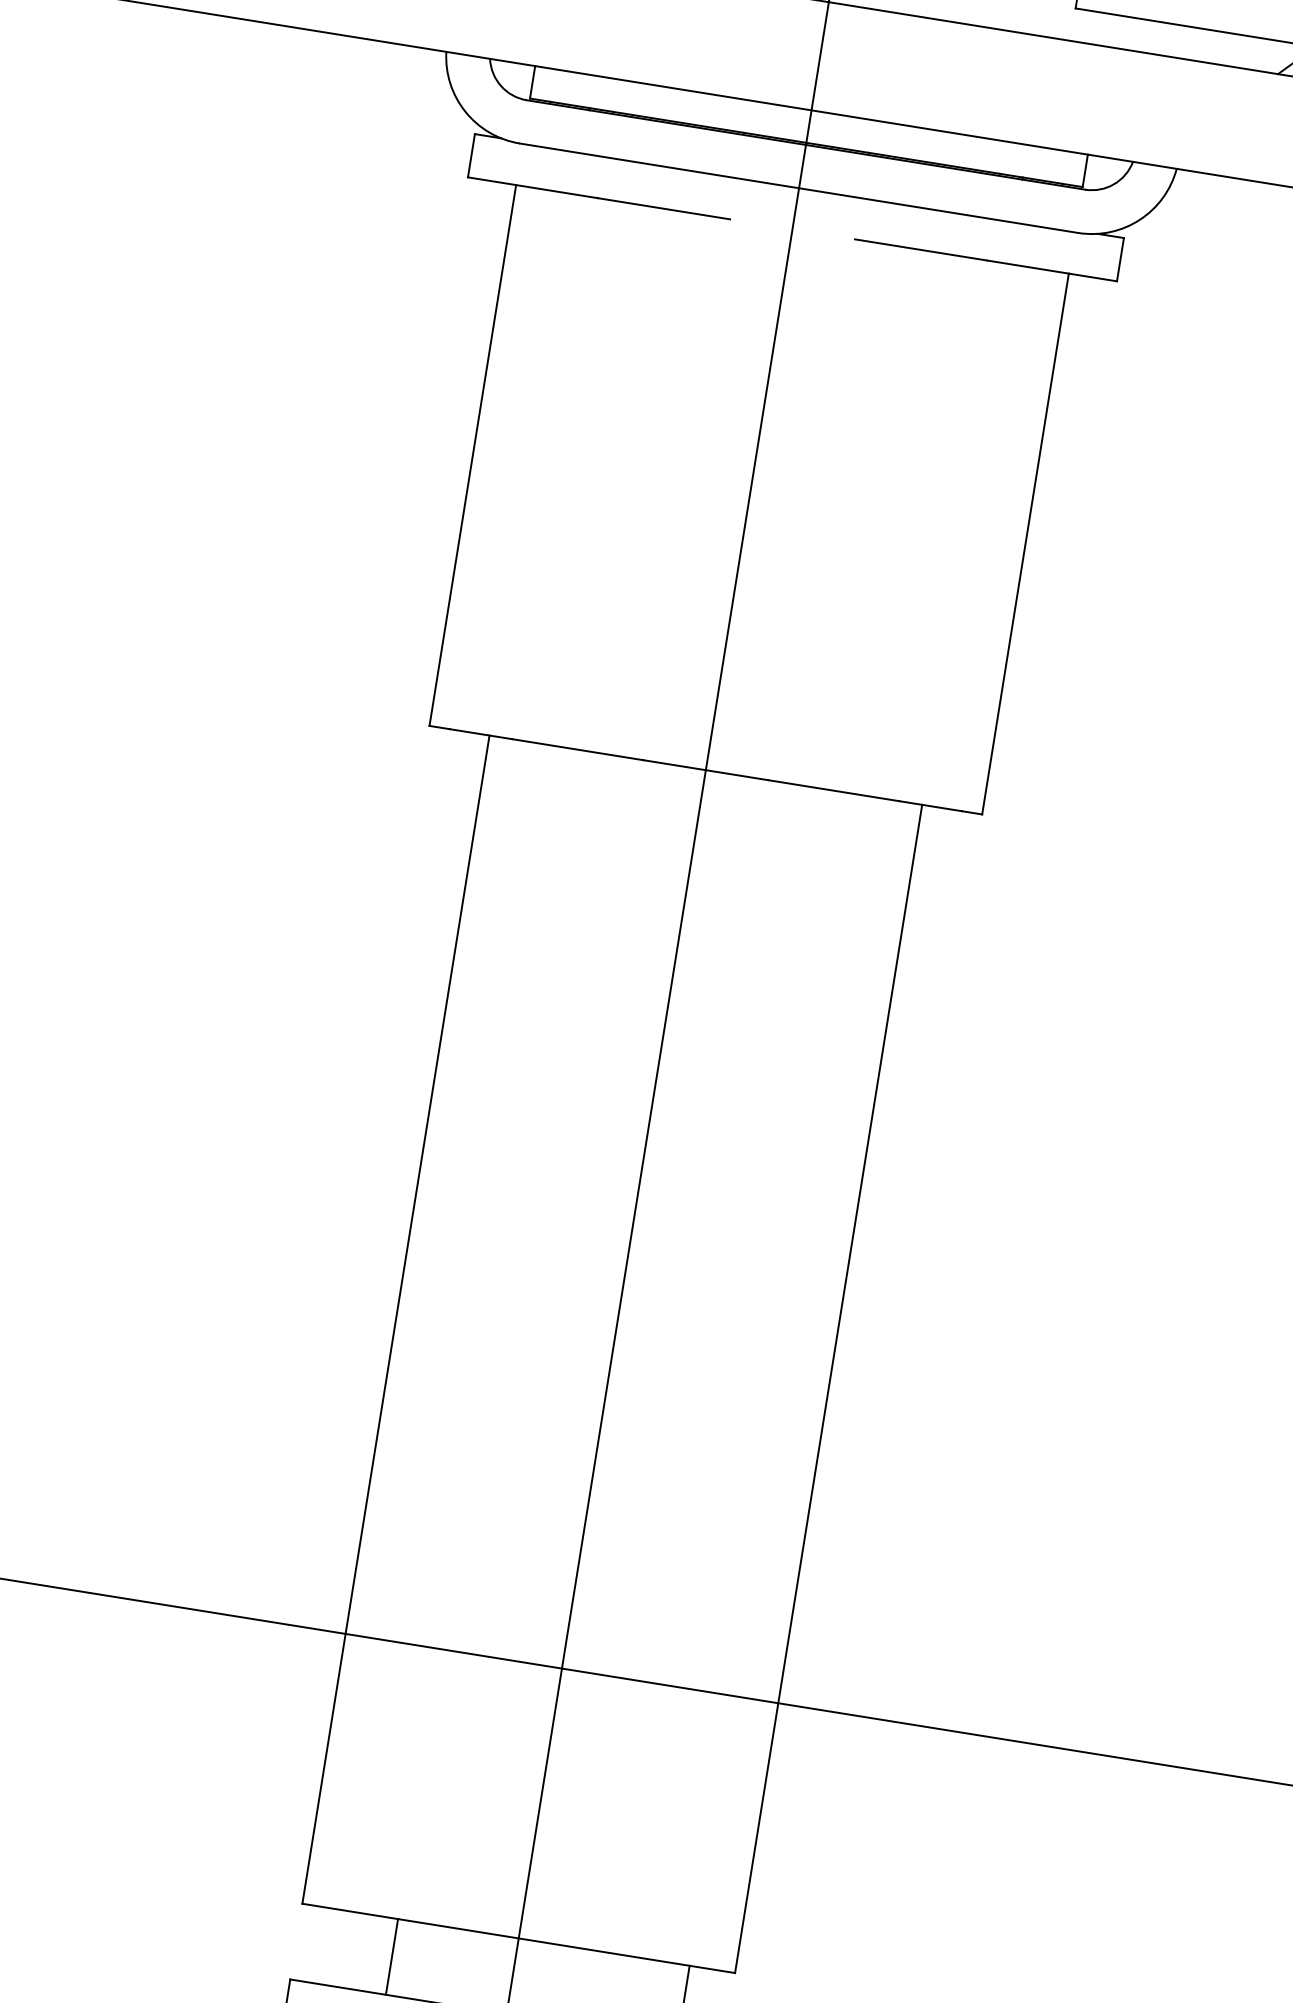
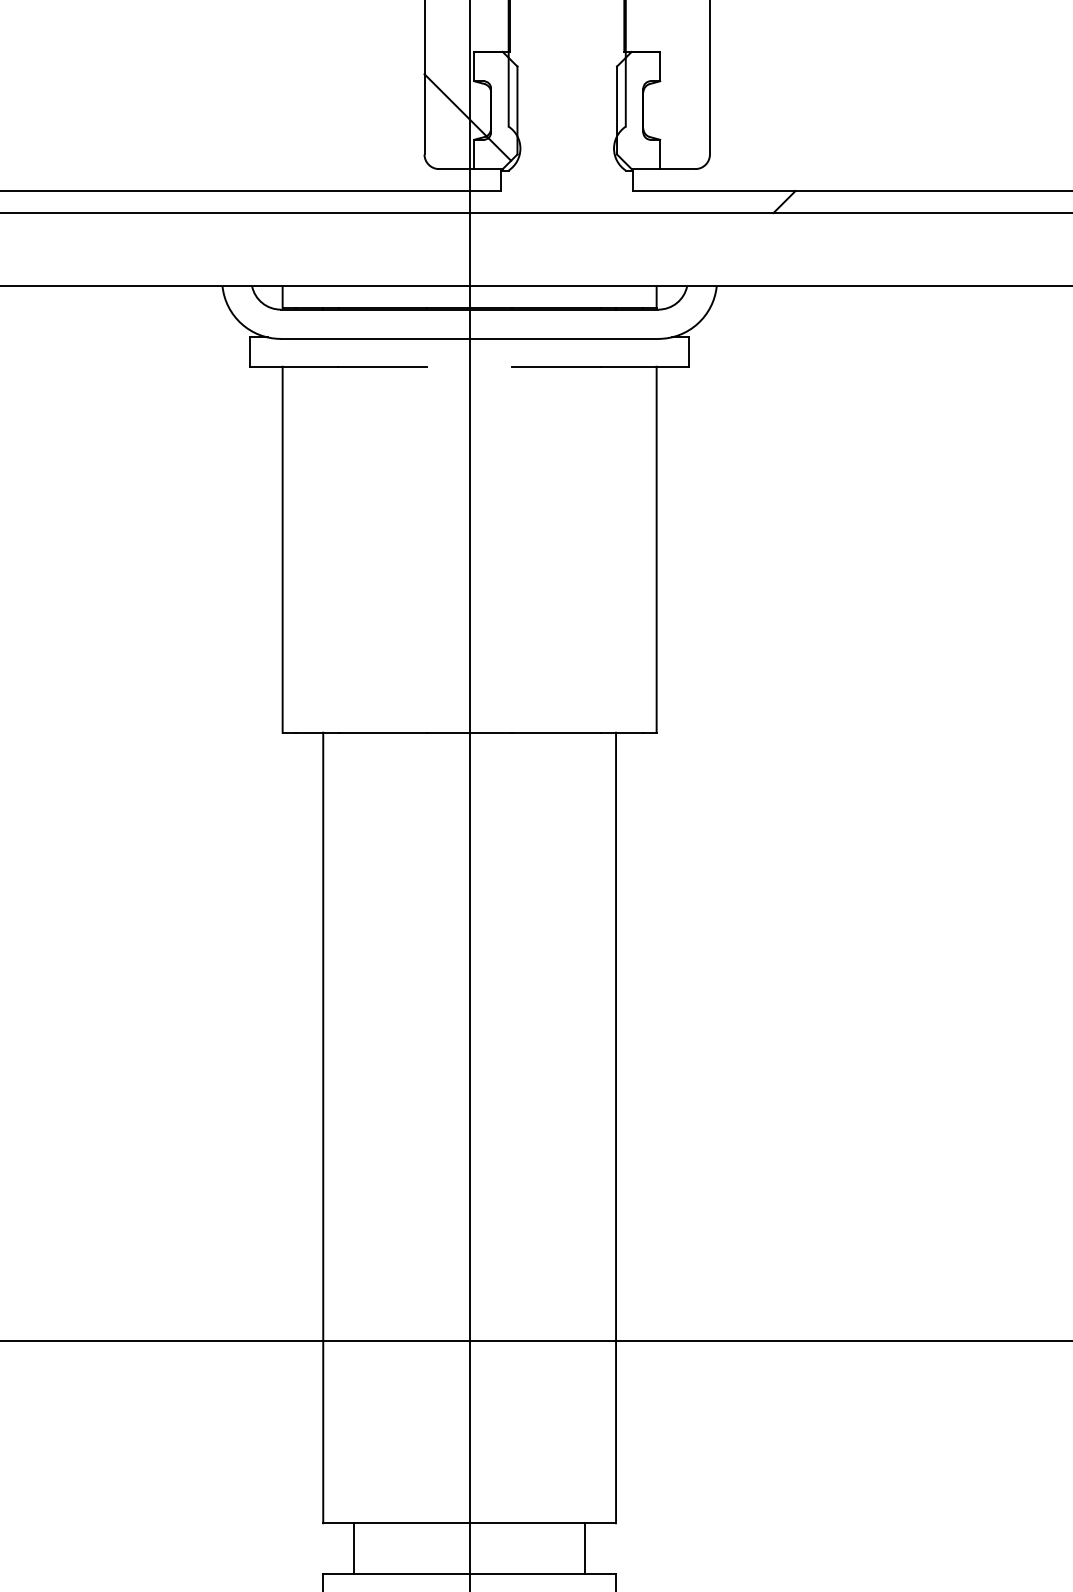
line: (391, 1956) -> (353, 1548), moved

